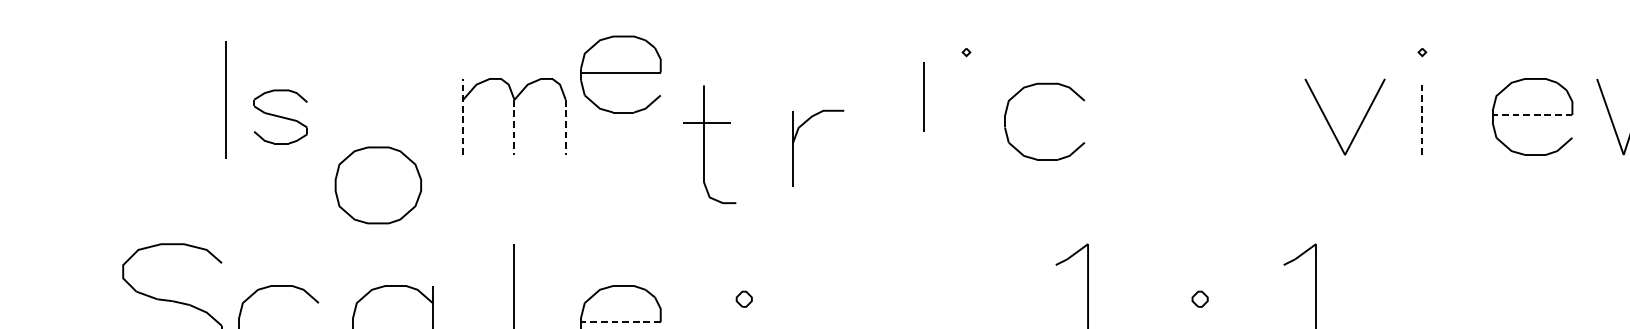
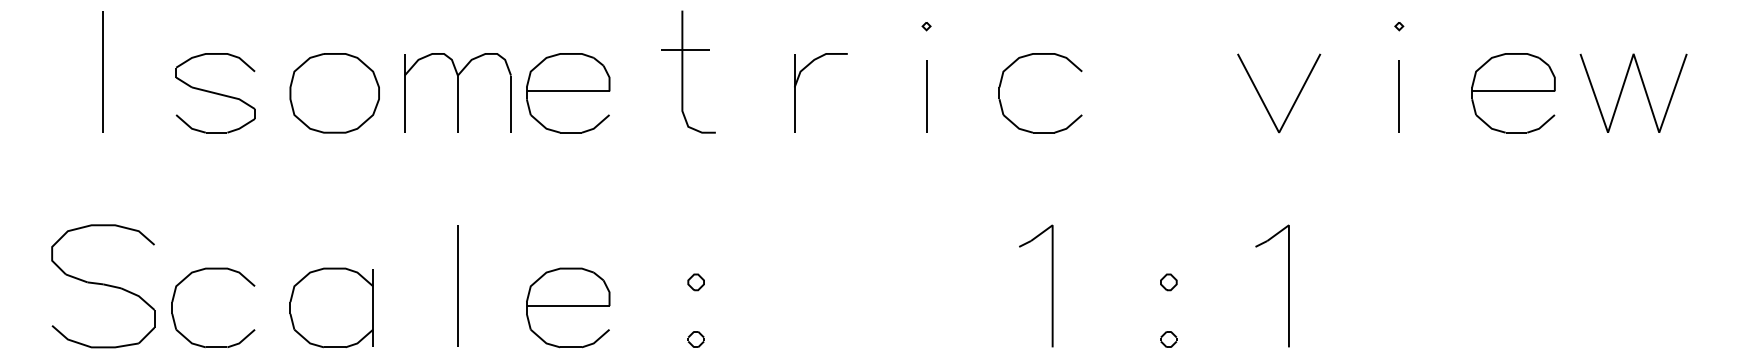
part: (621, 74) -> (568, 93), moved
line: (923, 96) -> (926, 96), moved
line: (224, 99) -> (102, 71), moved
line: (1532, 115) -> (1513, 91), dashed -> solid
line: (463, 116) -> (404, 92), dashed -> solid
part: (280, 117) -> (215, 93), size x1.43
line: (1422, 119) -> (1399, 95), dashed -> solid
line: (1359, 124) -> (1294, 101), moved
line: (514, 127) -> (457, 104), dashed -> solid
line: (566, 127) -> (511, 104), dashed -> solid
part: (795, 139) -> (797, 83), moved
part: (709, 144) -> (688, 71), moved
part: (1033, 157) -> (1029, 130), moved
part: (378, 185) -> (334, 93), moved
line: (620, 322) -> (567, 306), dashed -> solid

